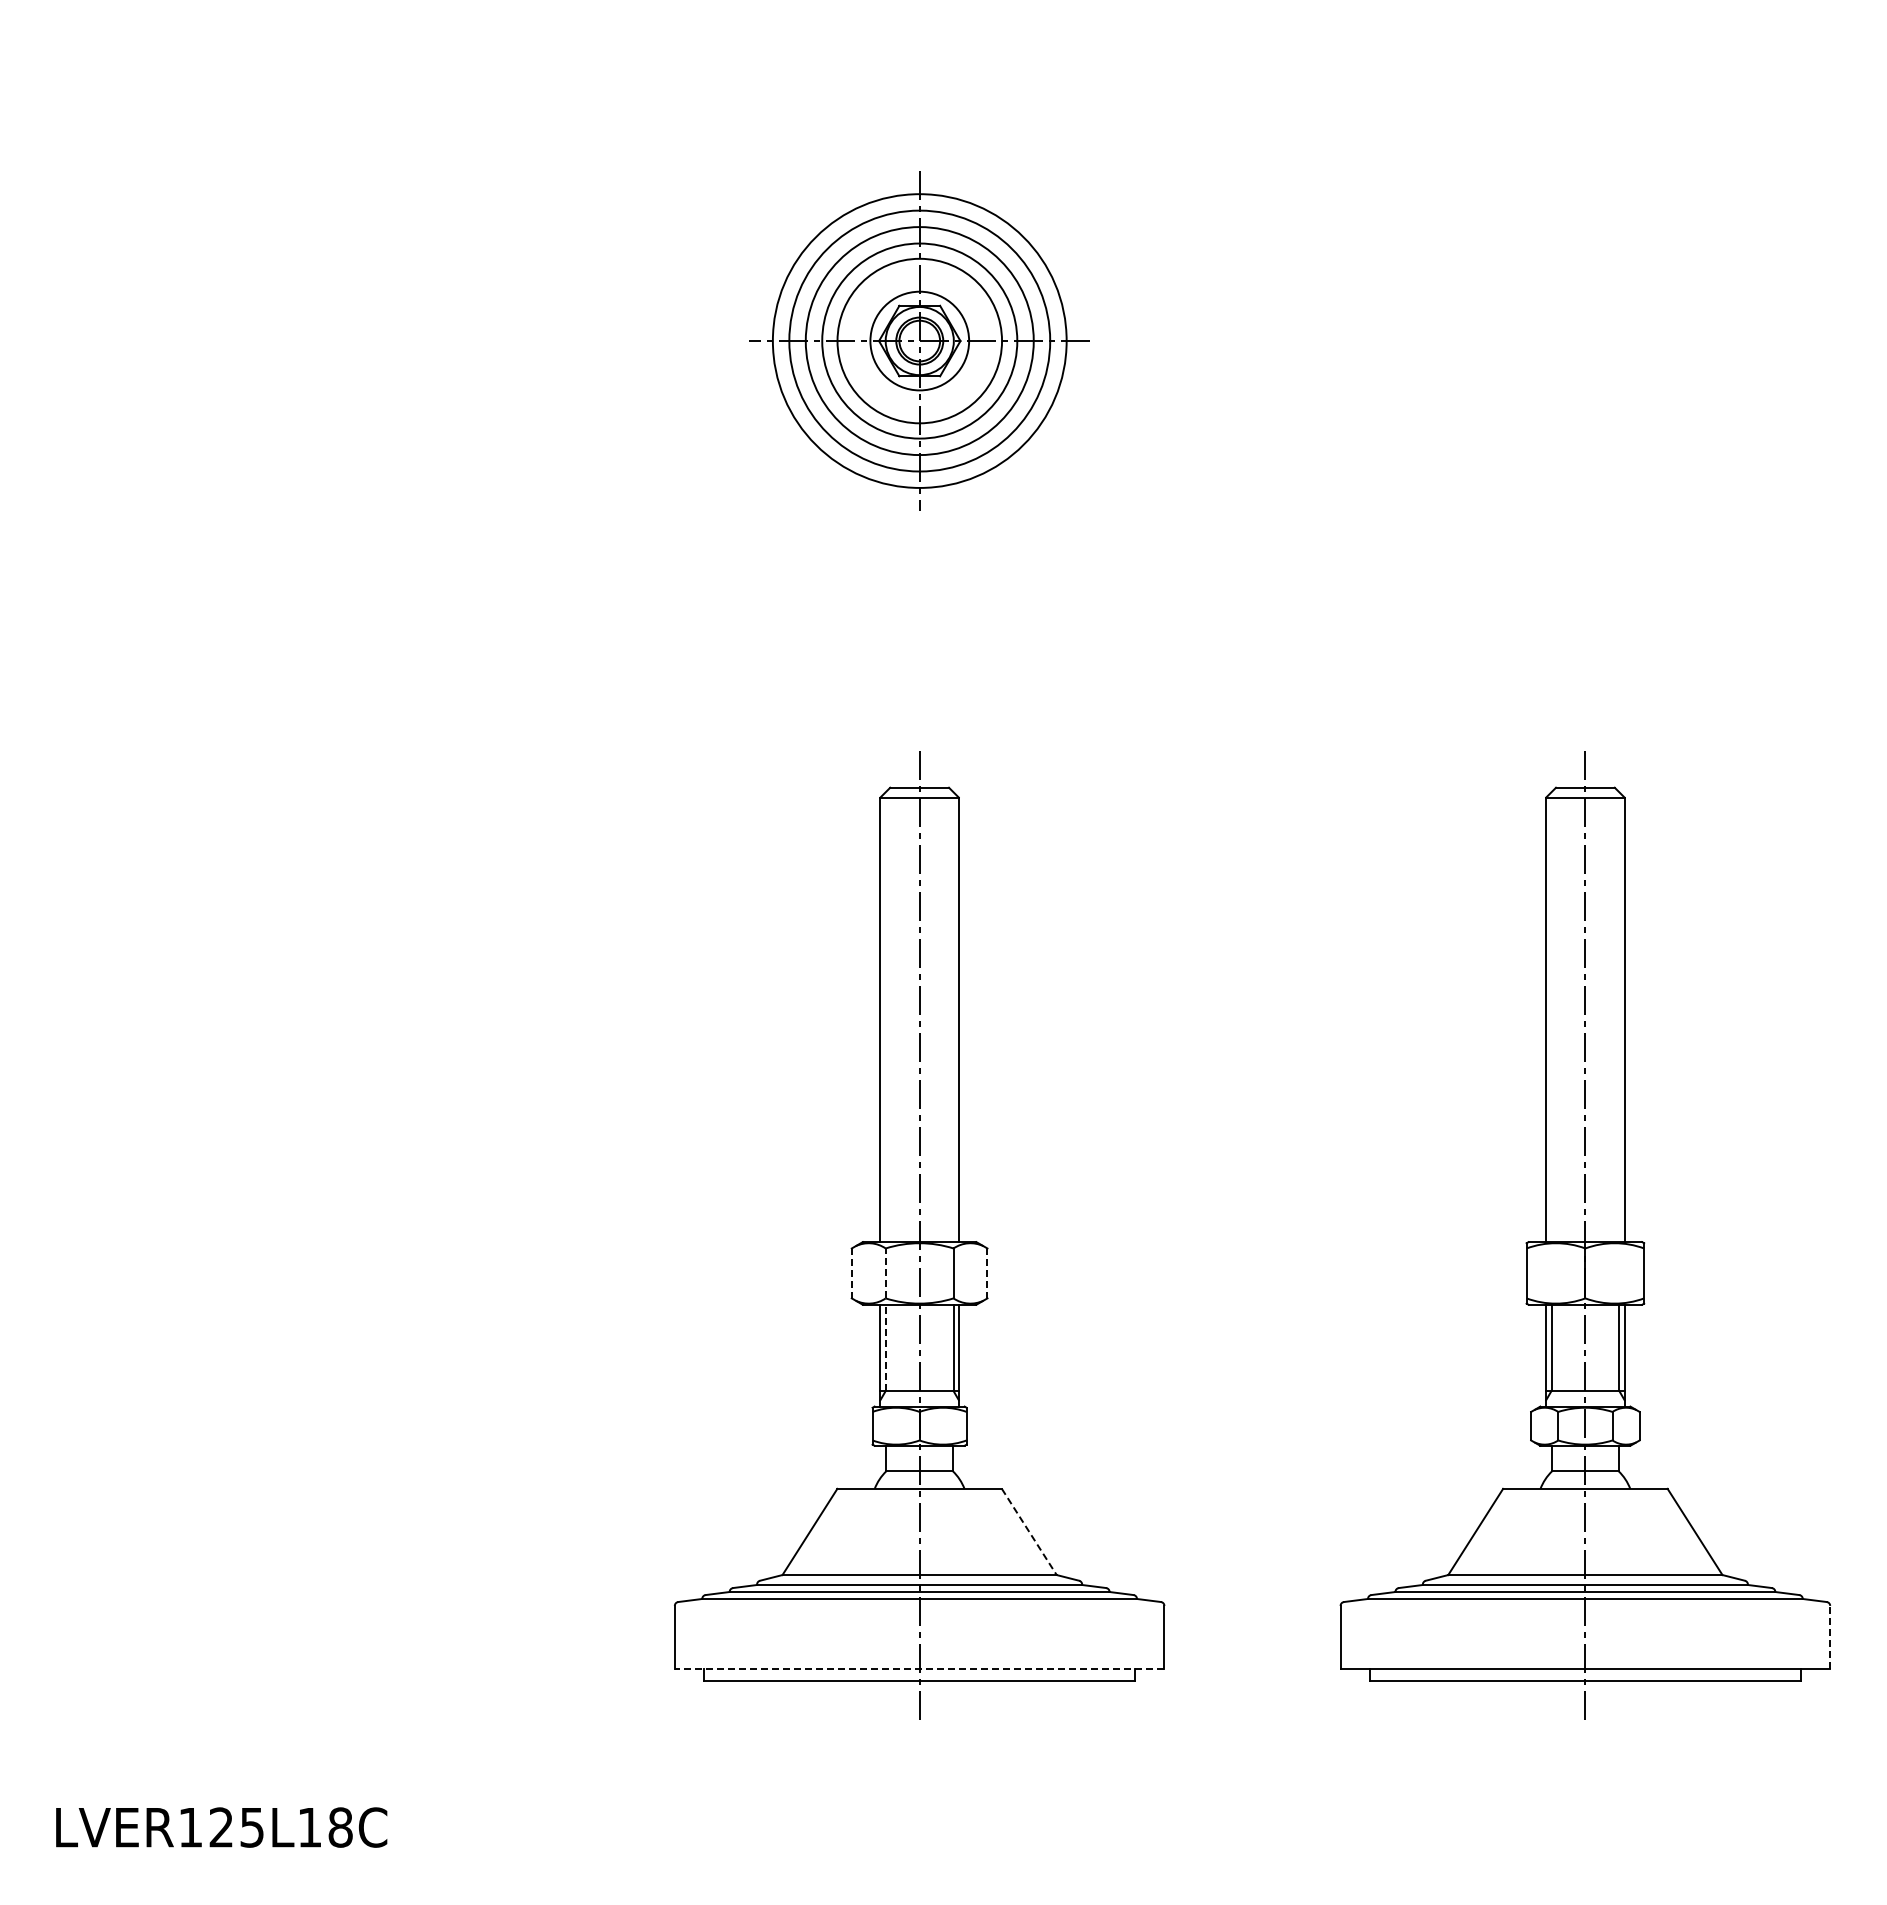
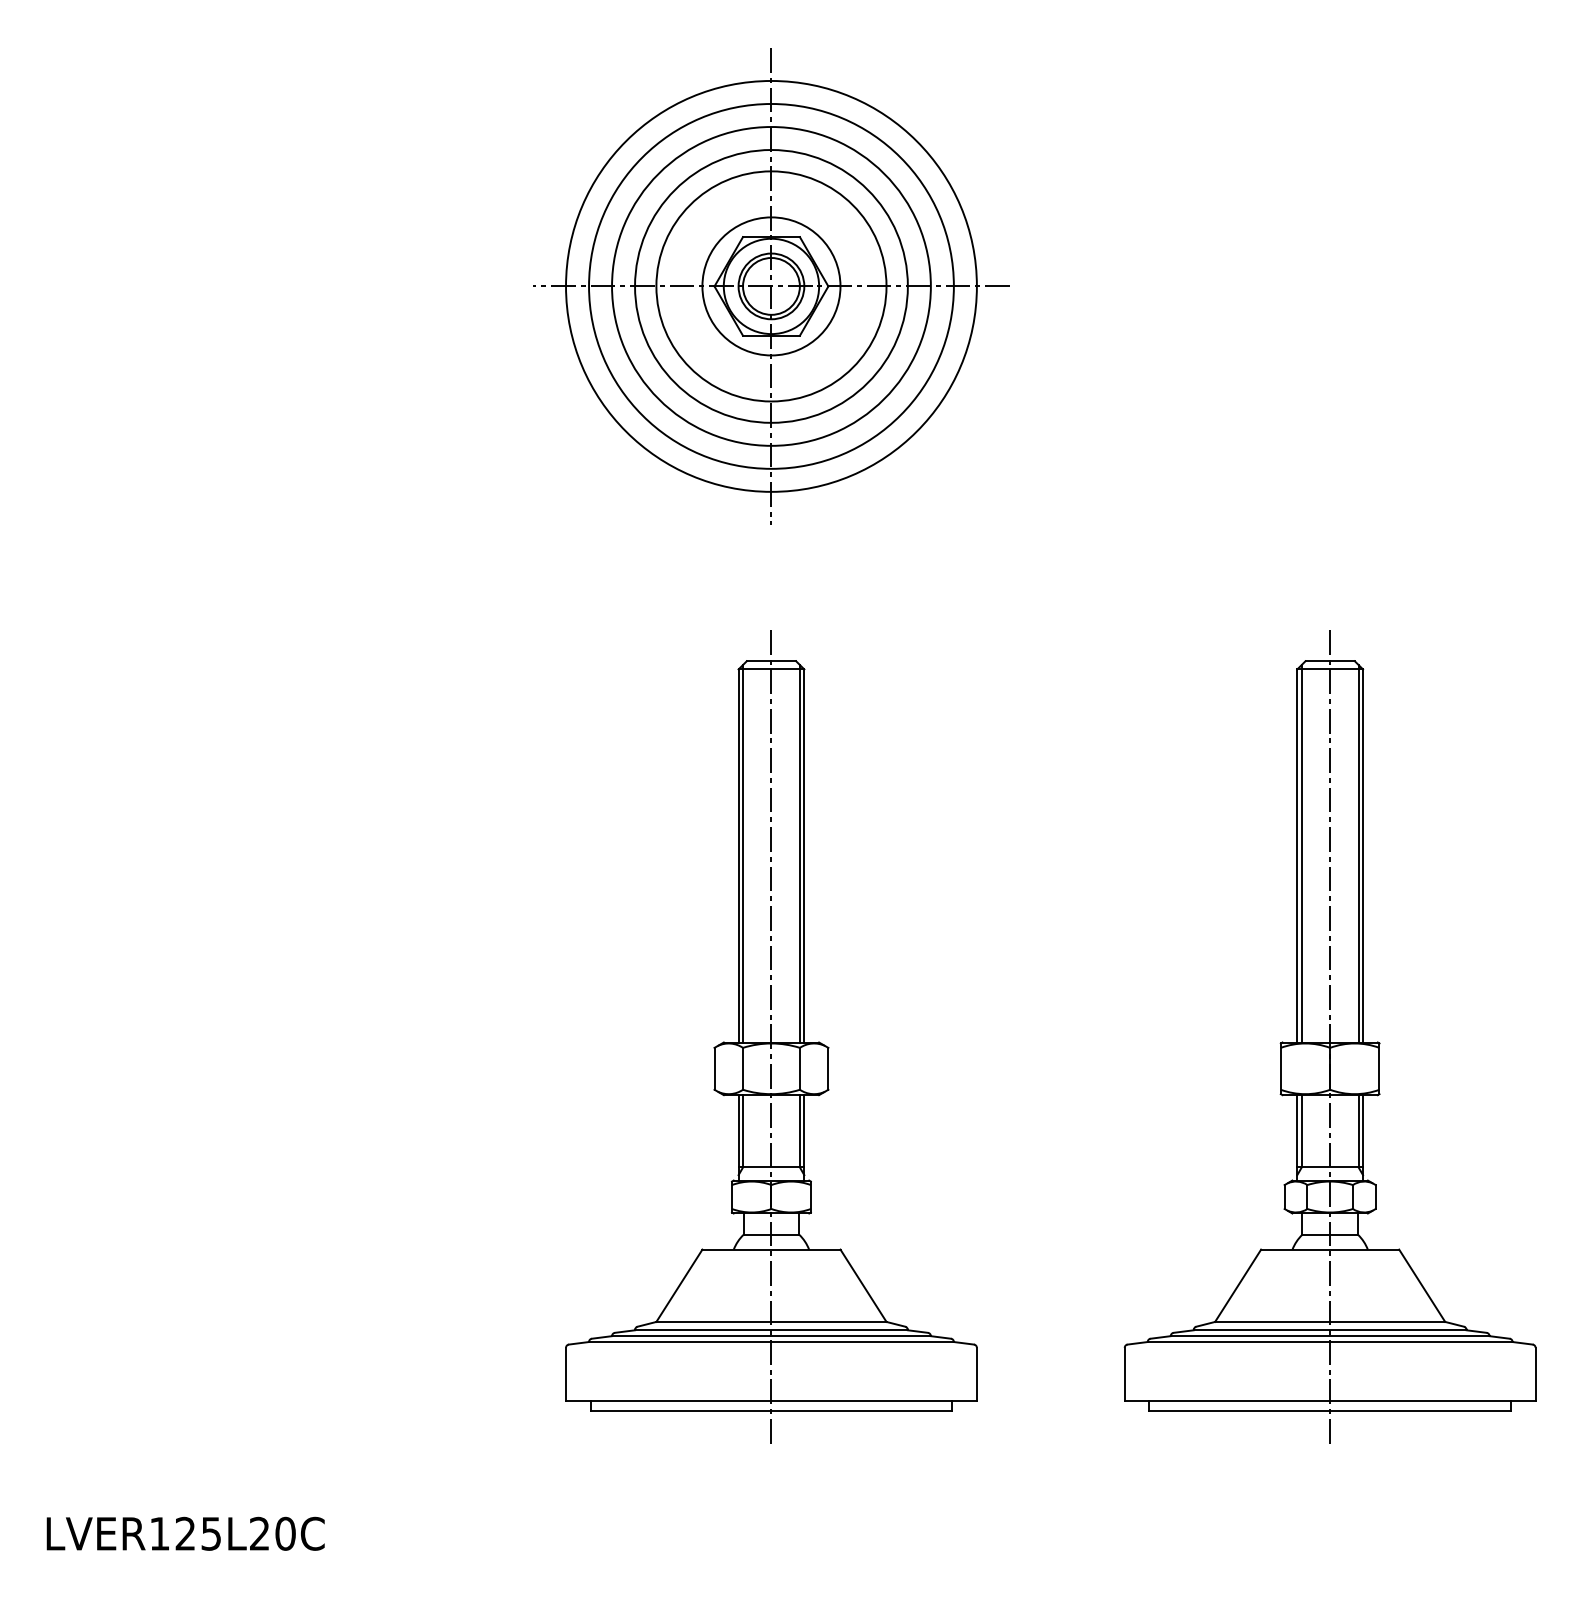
part: (919, 340) -> (771, 285), size x1.67
line: (885, 1017) -> (742, 854), added
line: (953, 1017) -> (799, 854), added
line: (1551, 1017) -> (1301, 854), added
line: (1619, 1017) -> (1358, 854), added
line: (851, 1273) -> (714, 1068), dashed -> solid
line: (885, 1273) -> (742, 1068), dashed -> solid
line: (987, 1273) -> (828, 1068), dashed -> solid
line: (885, 1347) -> (742, 1130), dashed -> solid
line: (1029, 1532) -> (863, 1286), dashed -> solid
line: (1830, 1637) -> (1535, 1374), dashed -> solid
line: (919, 1669) -> (771, 1401), dashed -> solid
text: (325, 1827) -> (272, 1533), LVER125L18C -> LVER125L20C

